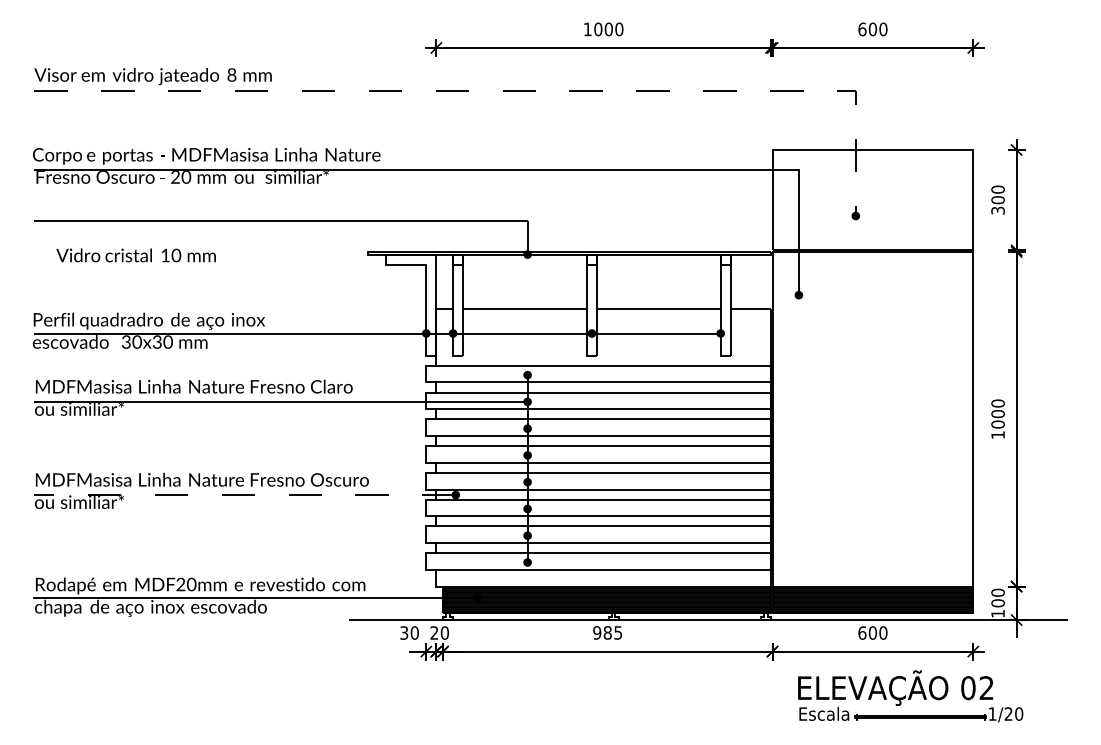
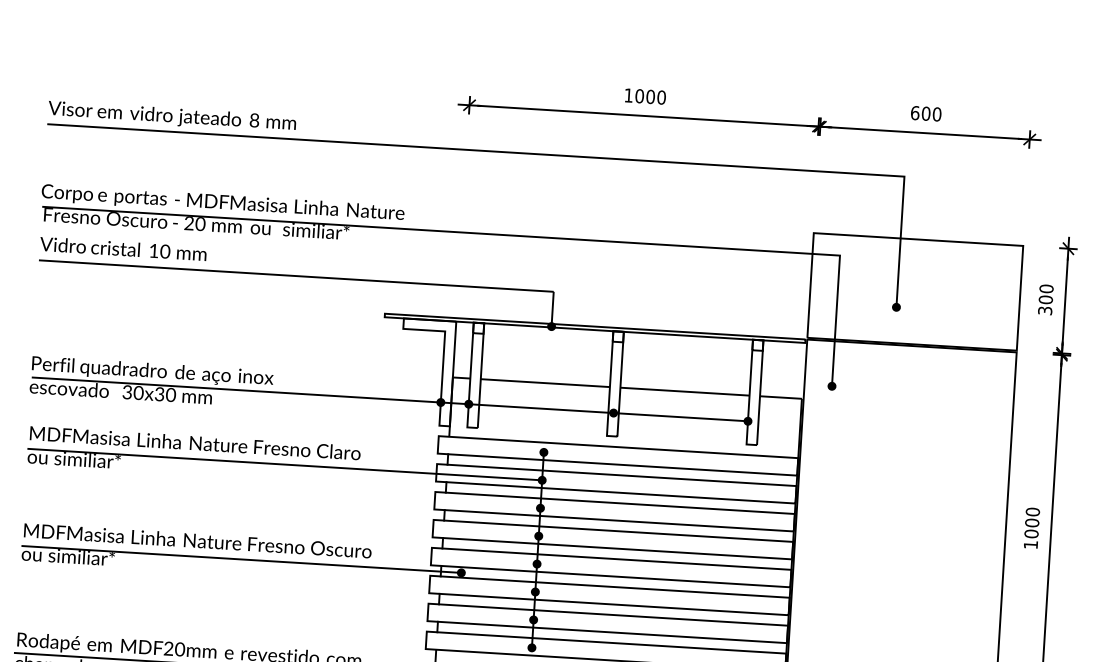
line: (508, 90) -> (542, 154), dashed -> solid
text: (135, 255) -> (122, 249), moved
line: (245, 495) -> (241, 559), dashed -> solid

